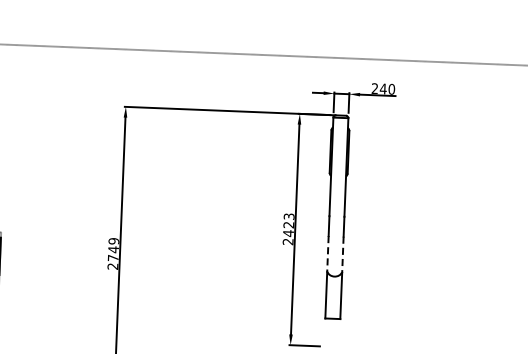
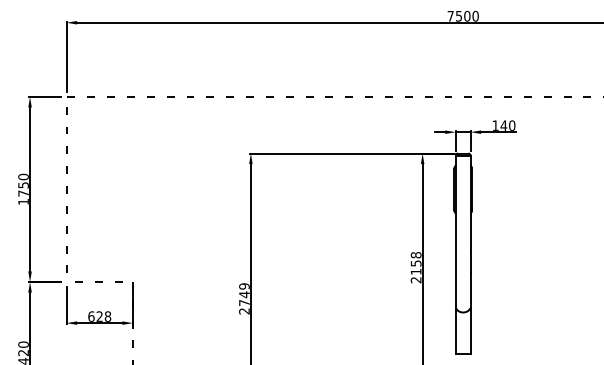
text: (374, 88) -> (495, 125), 240 -> 140
text: (288, 225) -> (415, 263), 2423 -> 2158
line: (327, 254) -> (455, 290), dashed -> solid
line: (342, 254) -> (470, 290), dashed -> solid

